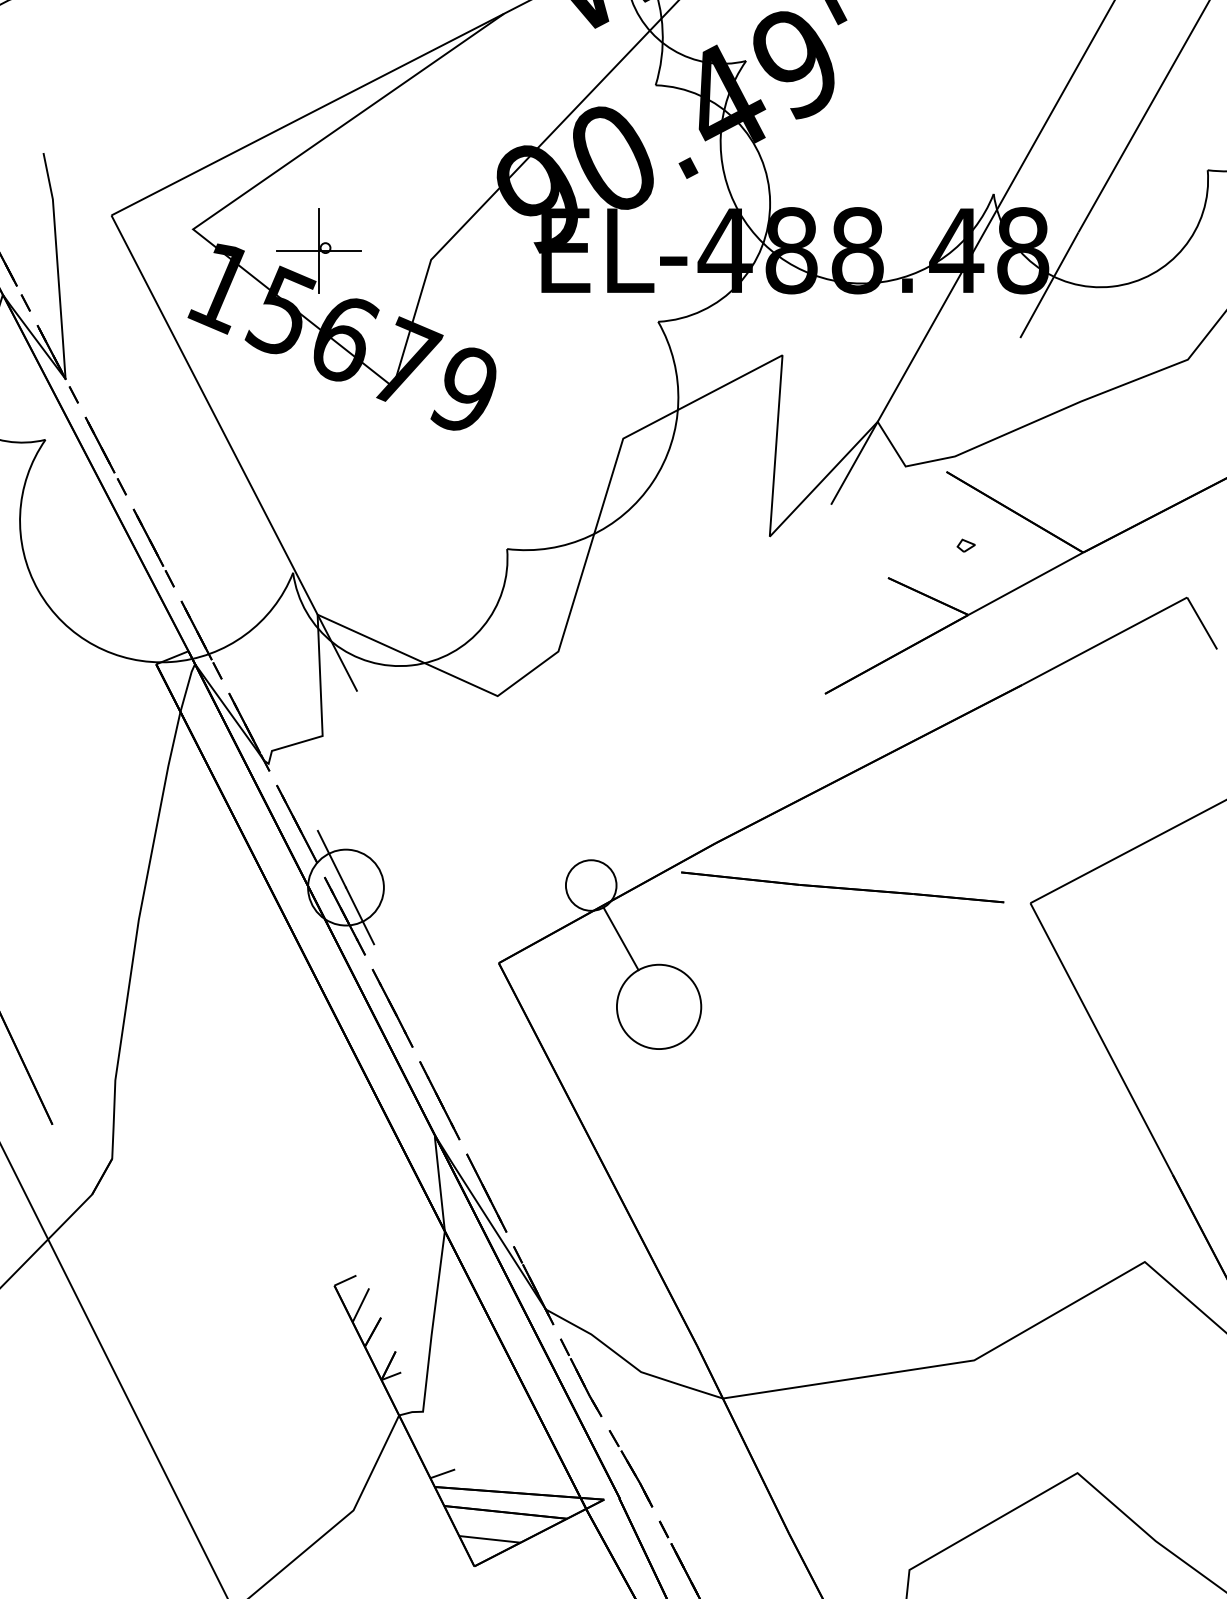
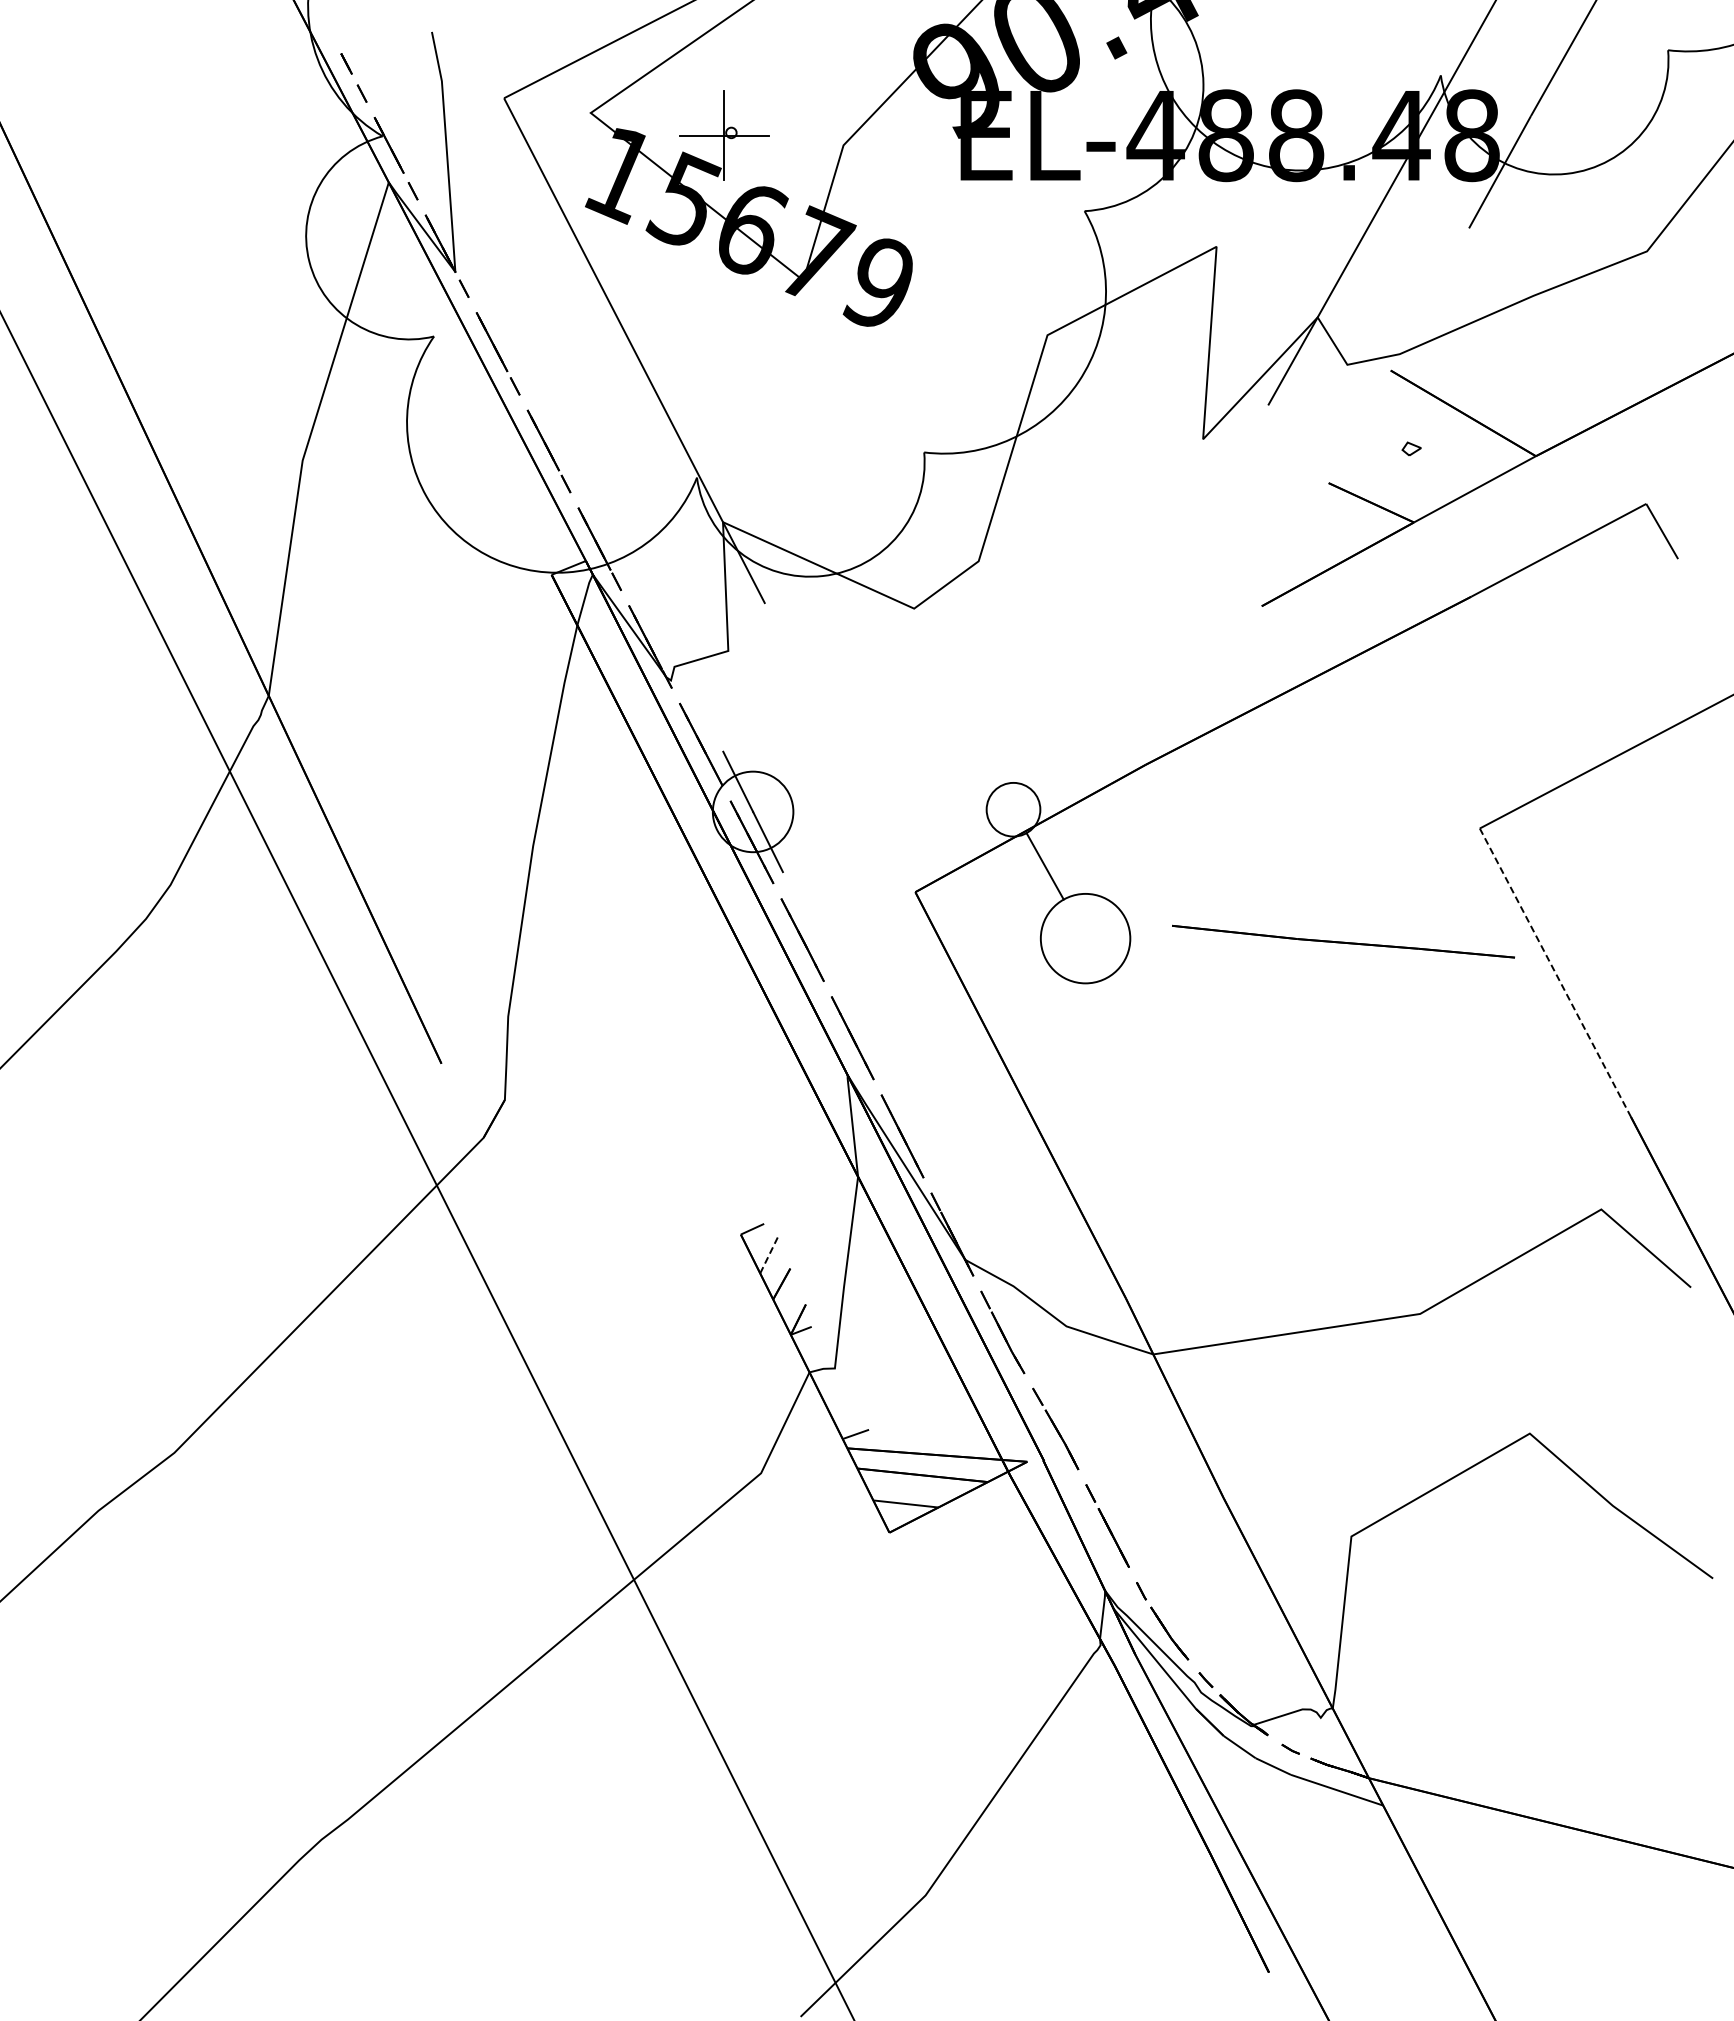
part: (842, 887) -> (1343, 941), moved
line: (1101, 1038) -> (1555, 972), solid -> dashed
line: (361, 1305) -> (769, 1255), solid -> dashed

